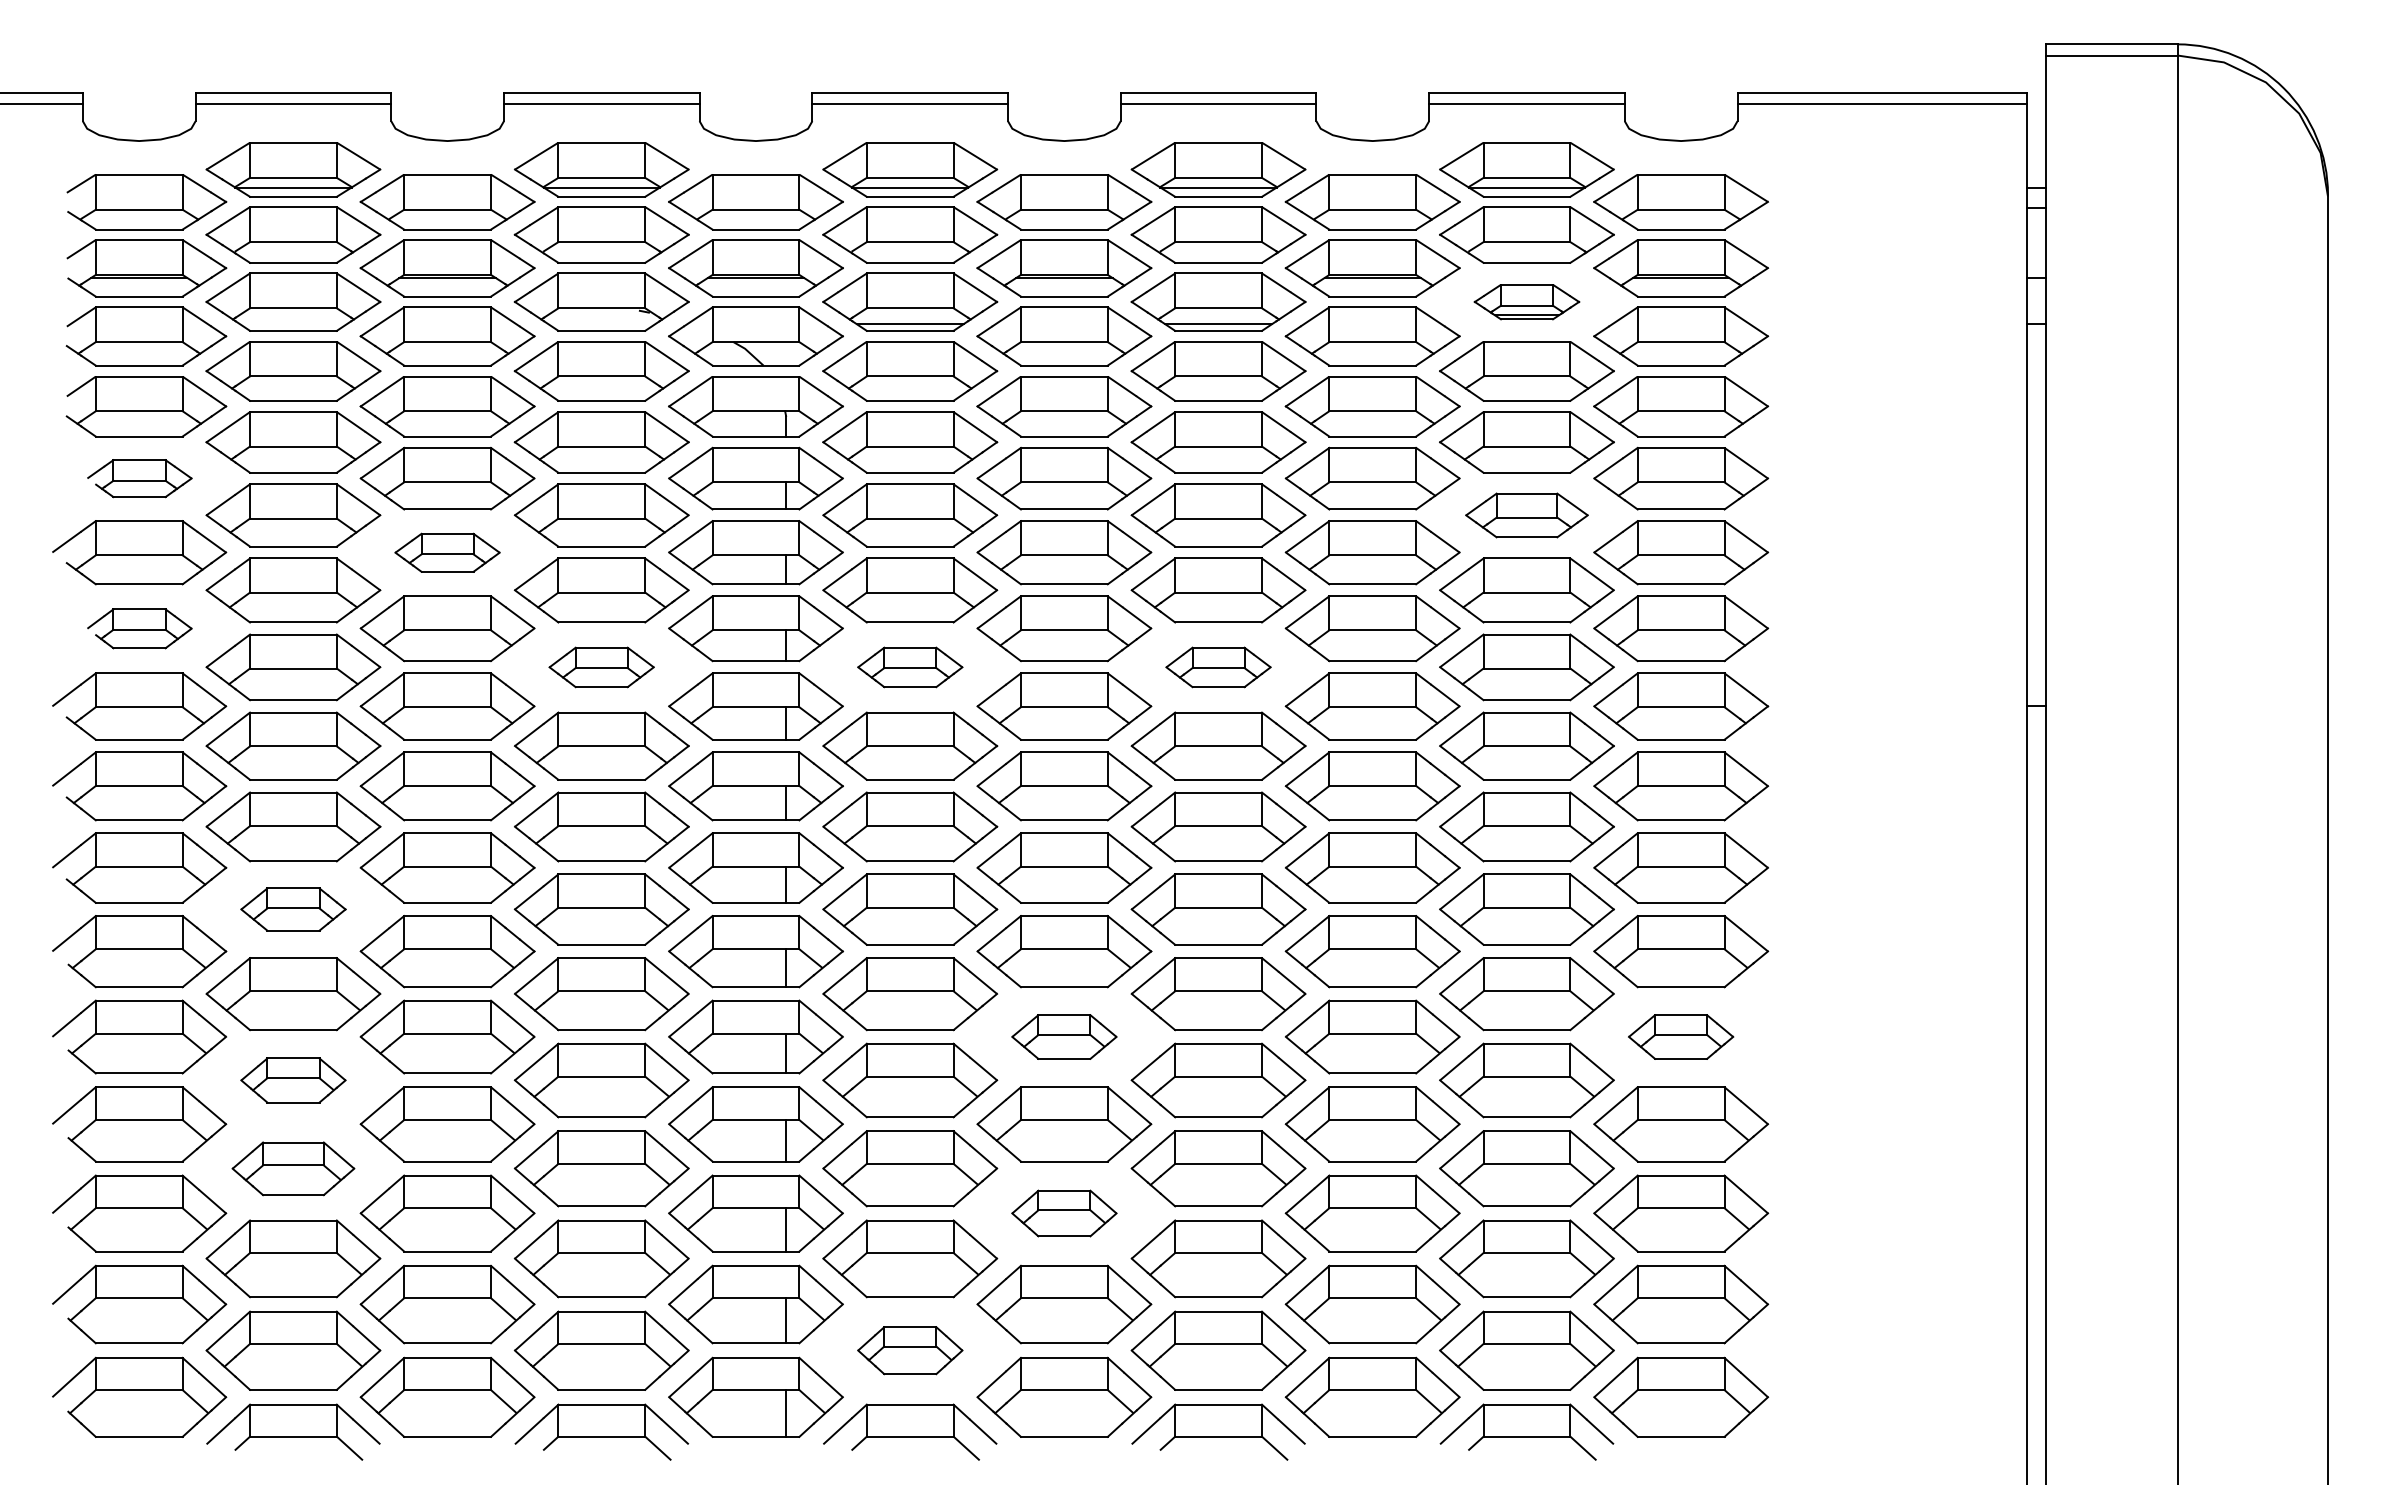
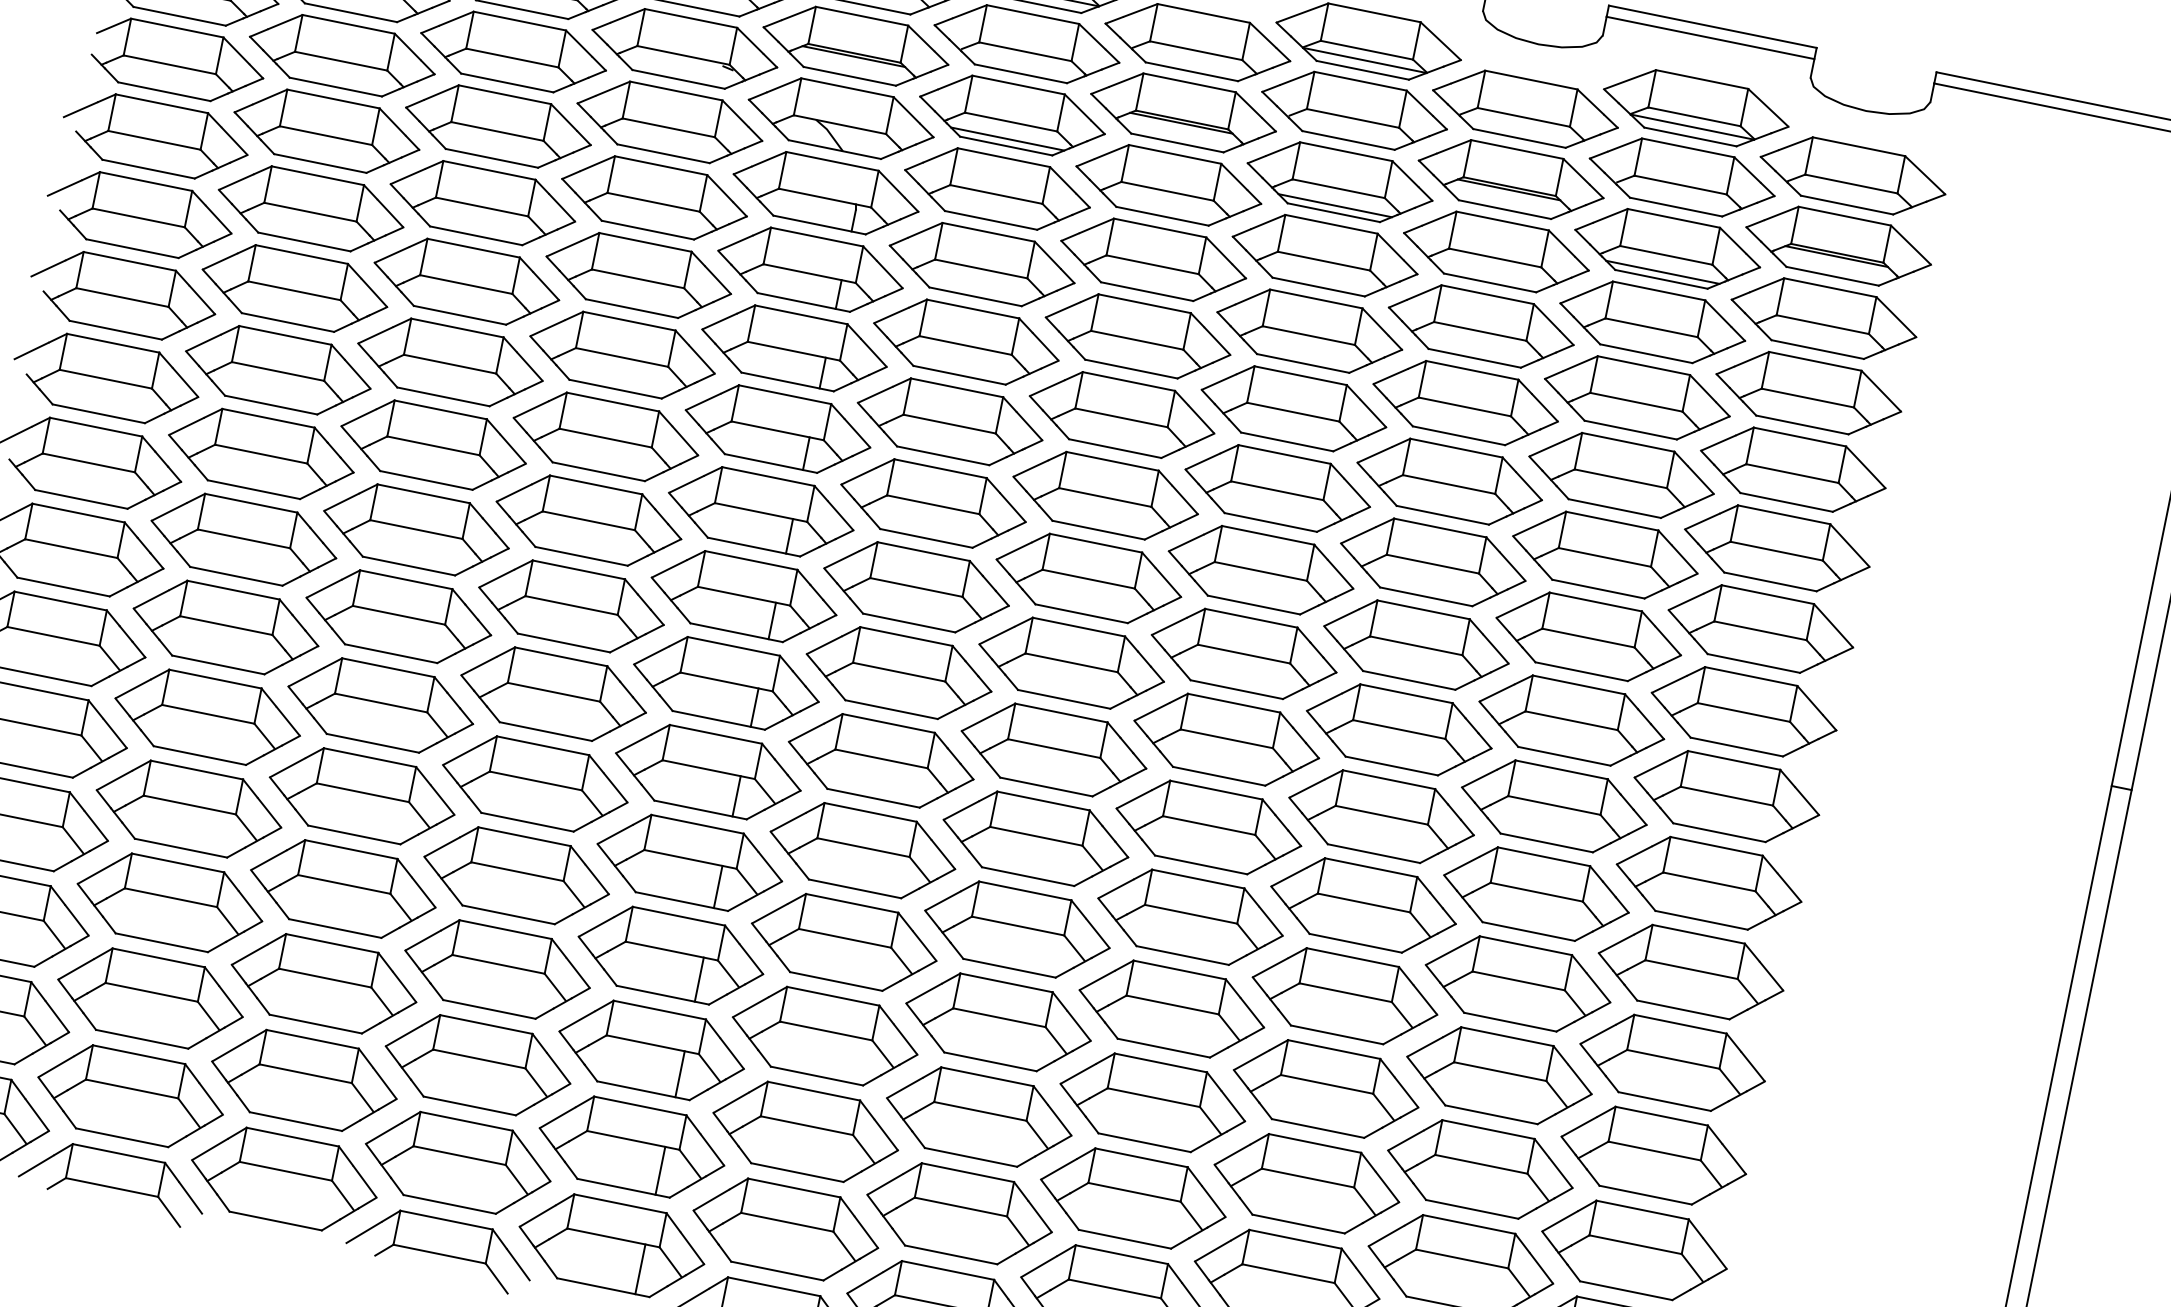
part: (1526, 301) -> (1667, 248), size x1.67
part: (139, 478) -> (155, 136), size x1.67
part: (1526, 515) -> (1621, 475), size x1.43
part: (447, 552) -> (466, 281), size x1.67
part: (139, 628) -> (123, 295), size x1.67
part: (601, 667) -> (605, 436), size x1.67
part: (910, 667) -> (933, 503), size x1.67
part: (1218, 667) -> (1260, 570), size x1.67
part: (293, 909) -> (226, 627), size x1.67
part: (1064, 1036) -> (1017, 929), size x1.67
part: (1680, 1036) -> (1672, 1062), size x1.67
part: (293, 1080) -> (189, 809), size x1.67
part: (293, 1168) -> (170, 902), size x1.43
part: (1064, 1213) -> (979, 1117), size x1.67
part: (910, 1350) -> (786, 1229), size x1.67

